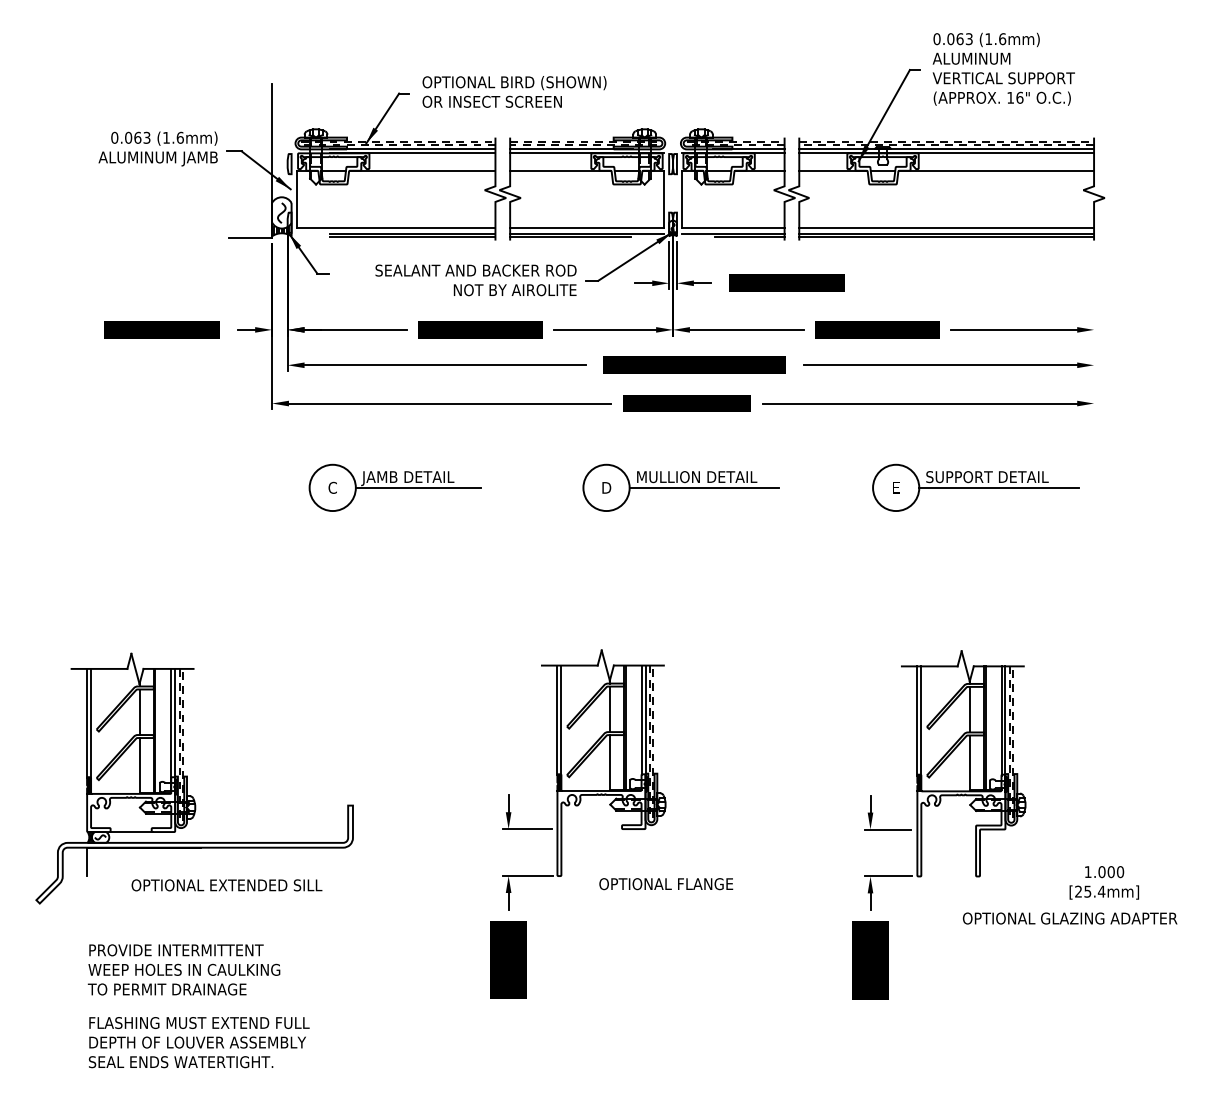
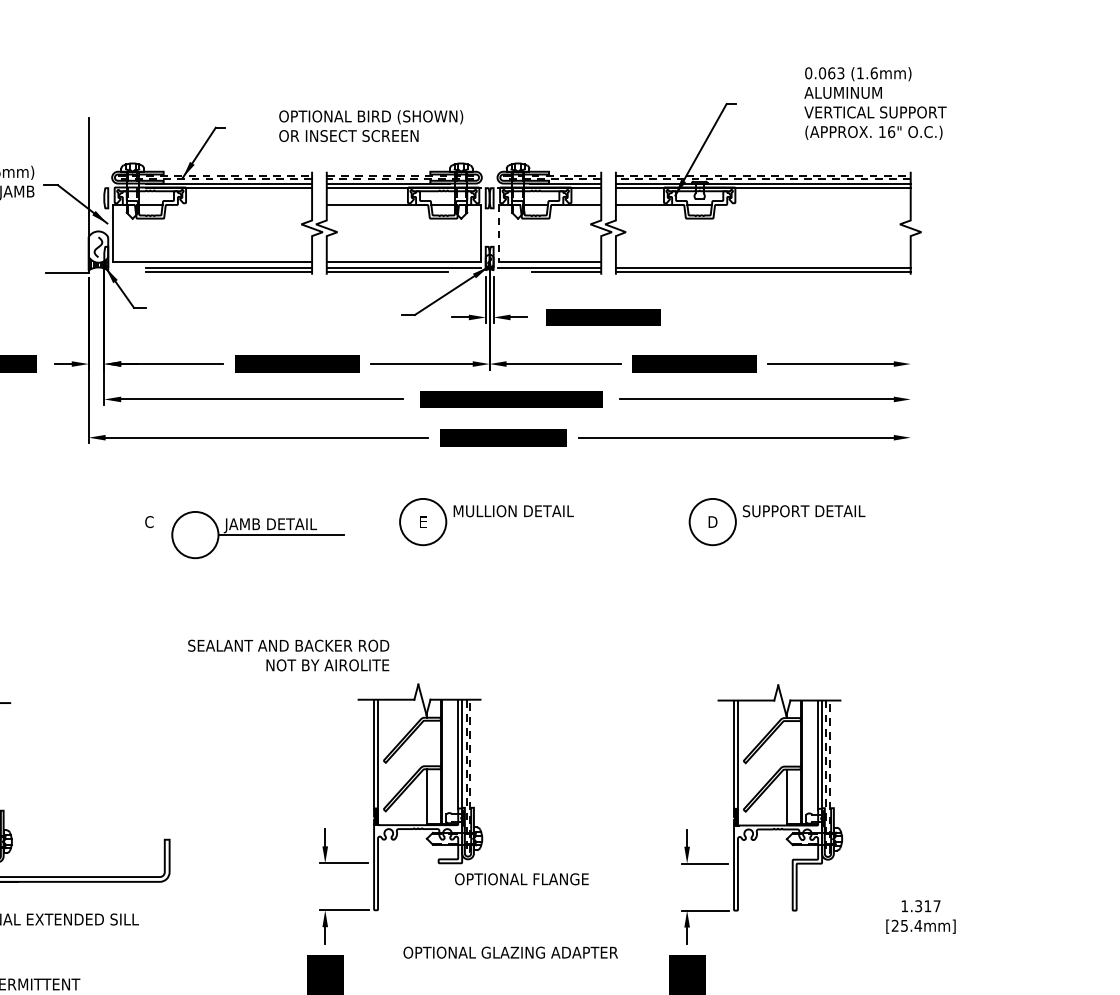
text: (1003, 68) -> (875, 102), moved
text: (514, 91) -> (371, 125), moved
line: (422, 170) -> (239, 204), removed
line: (996, 170) -> (813, 204), removed
line: (681, 199) -> (498, 233), solid -> dashed
line: (946, 228) -> (763, 262), removed
text: (475, 280) -> (288, 655), moved
part: (394, 487) -> (257, 534), moved
text: (606, 487) -> (423, 521), D -> E
line: (703, 487) -> (520, 521), removed
text: (896, 487) -> (713, 521), E -> D
line: (998, 487) -> (815, 521), removed
line: (610, 709) -> (427, 743), removed
line: (970, 709) -> (787, 743), removed
text: (1111, 872) -> (928, 906), 1.000 -> 1.317
text: (666, 884) -> (522, 879), moved
text: (1069, 918) -> (510, 952), moved

